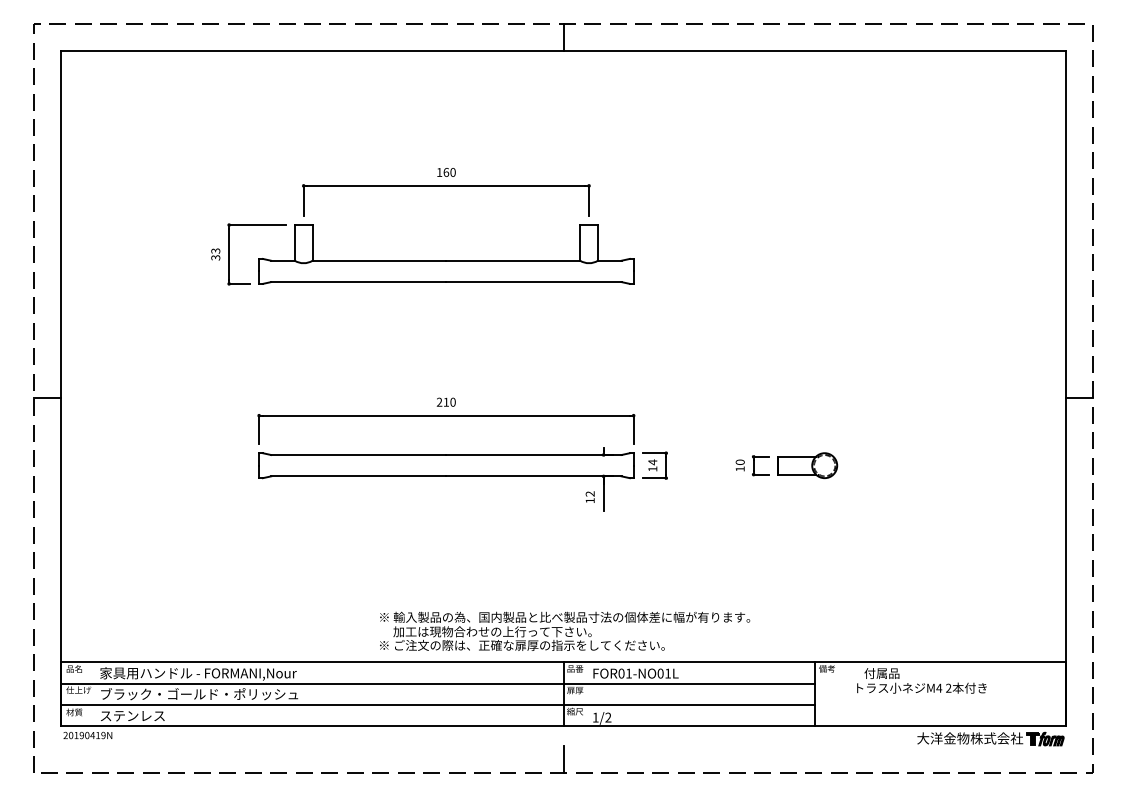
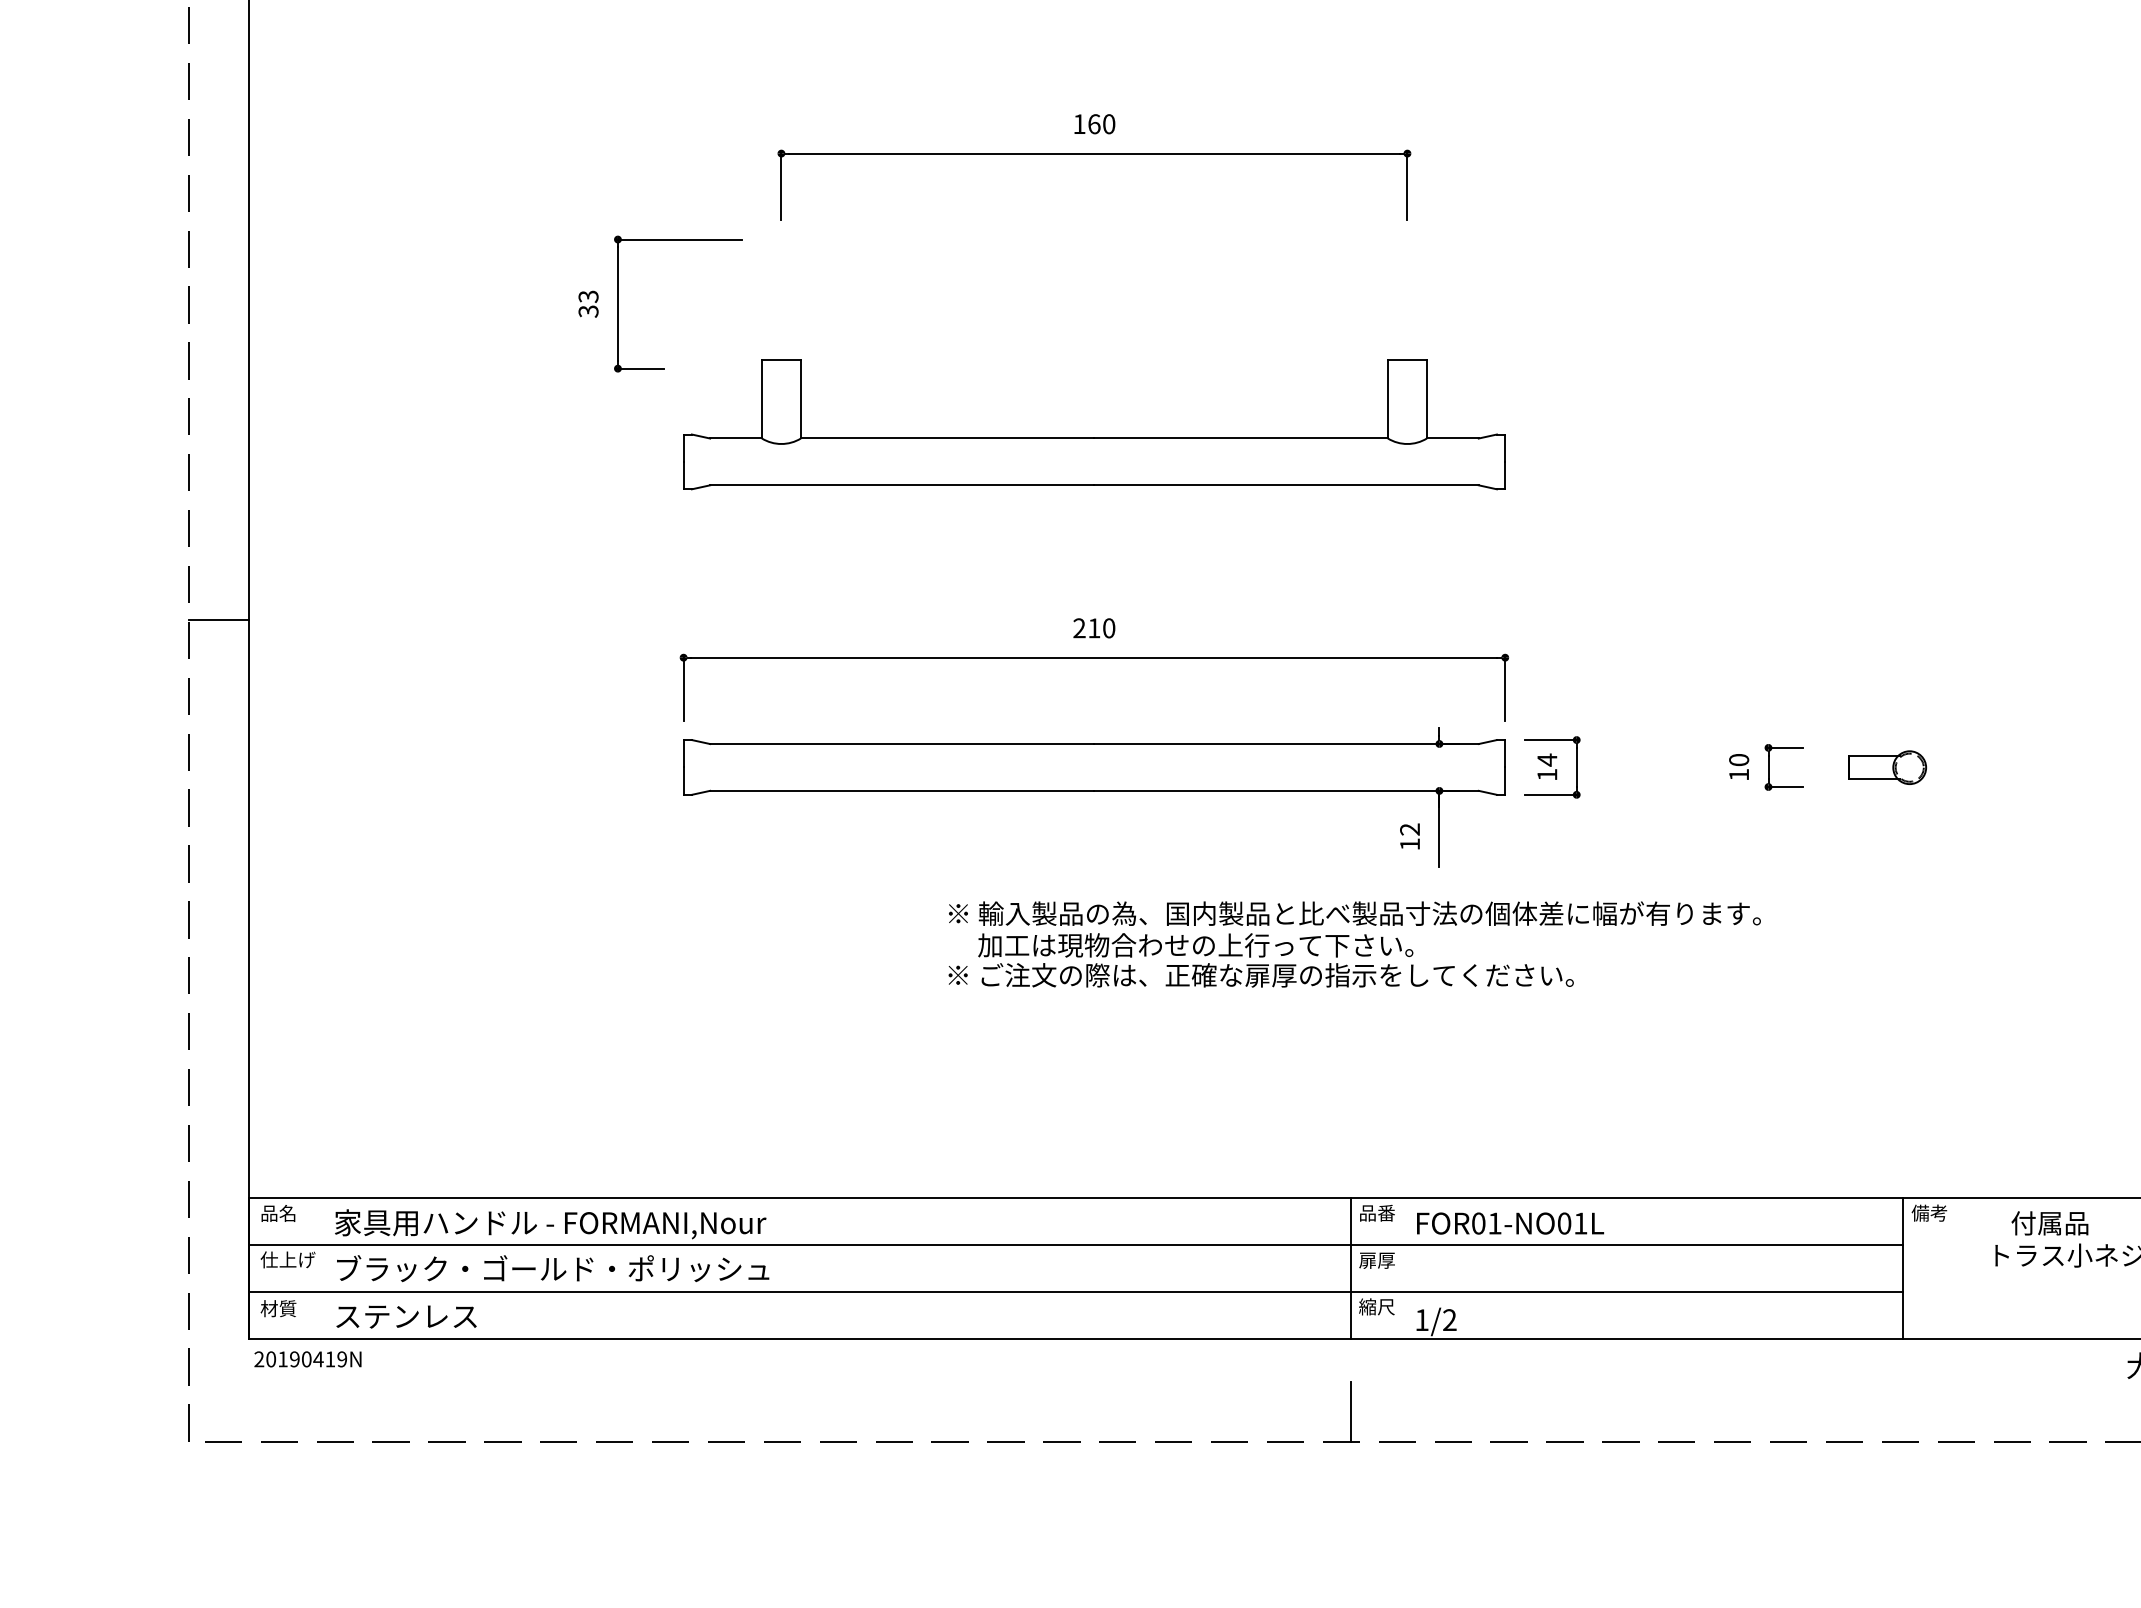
part: (446, 254) -> (1094, 424), moved
part: (807, 465) -> (1886, 767), size x0.6
text: (565, 630) -> (1355, 942), moved

